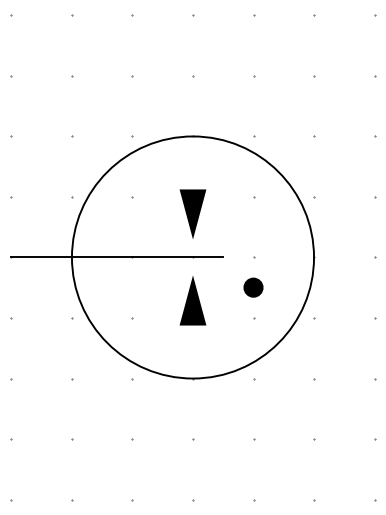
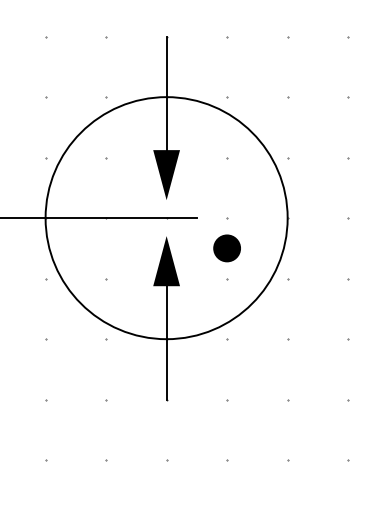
line: (193, 135) -> (167, 96), added
part: (253, 287) -> (227, 248), size x1.43
line: (193, 378) -> (167, 339), added

